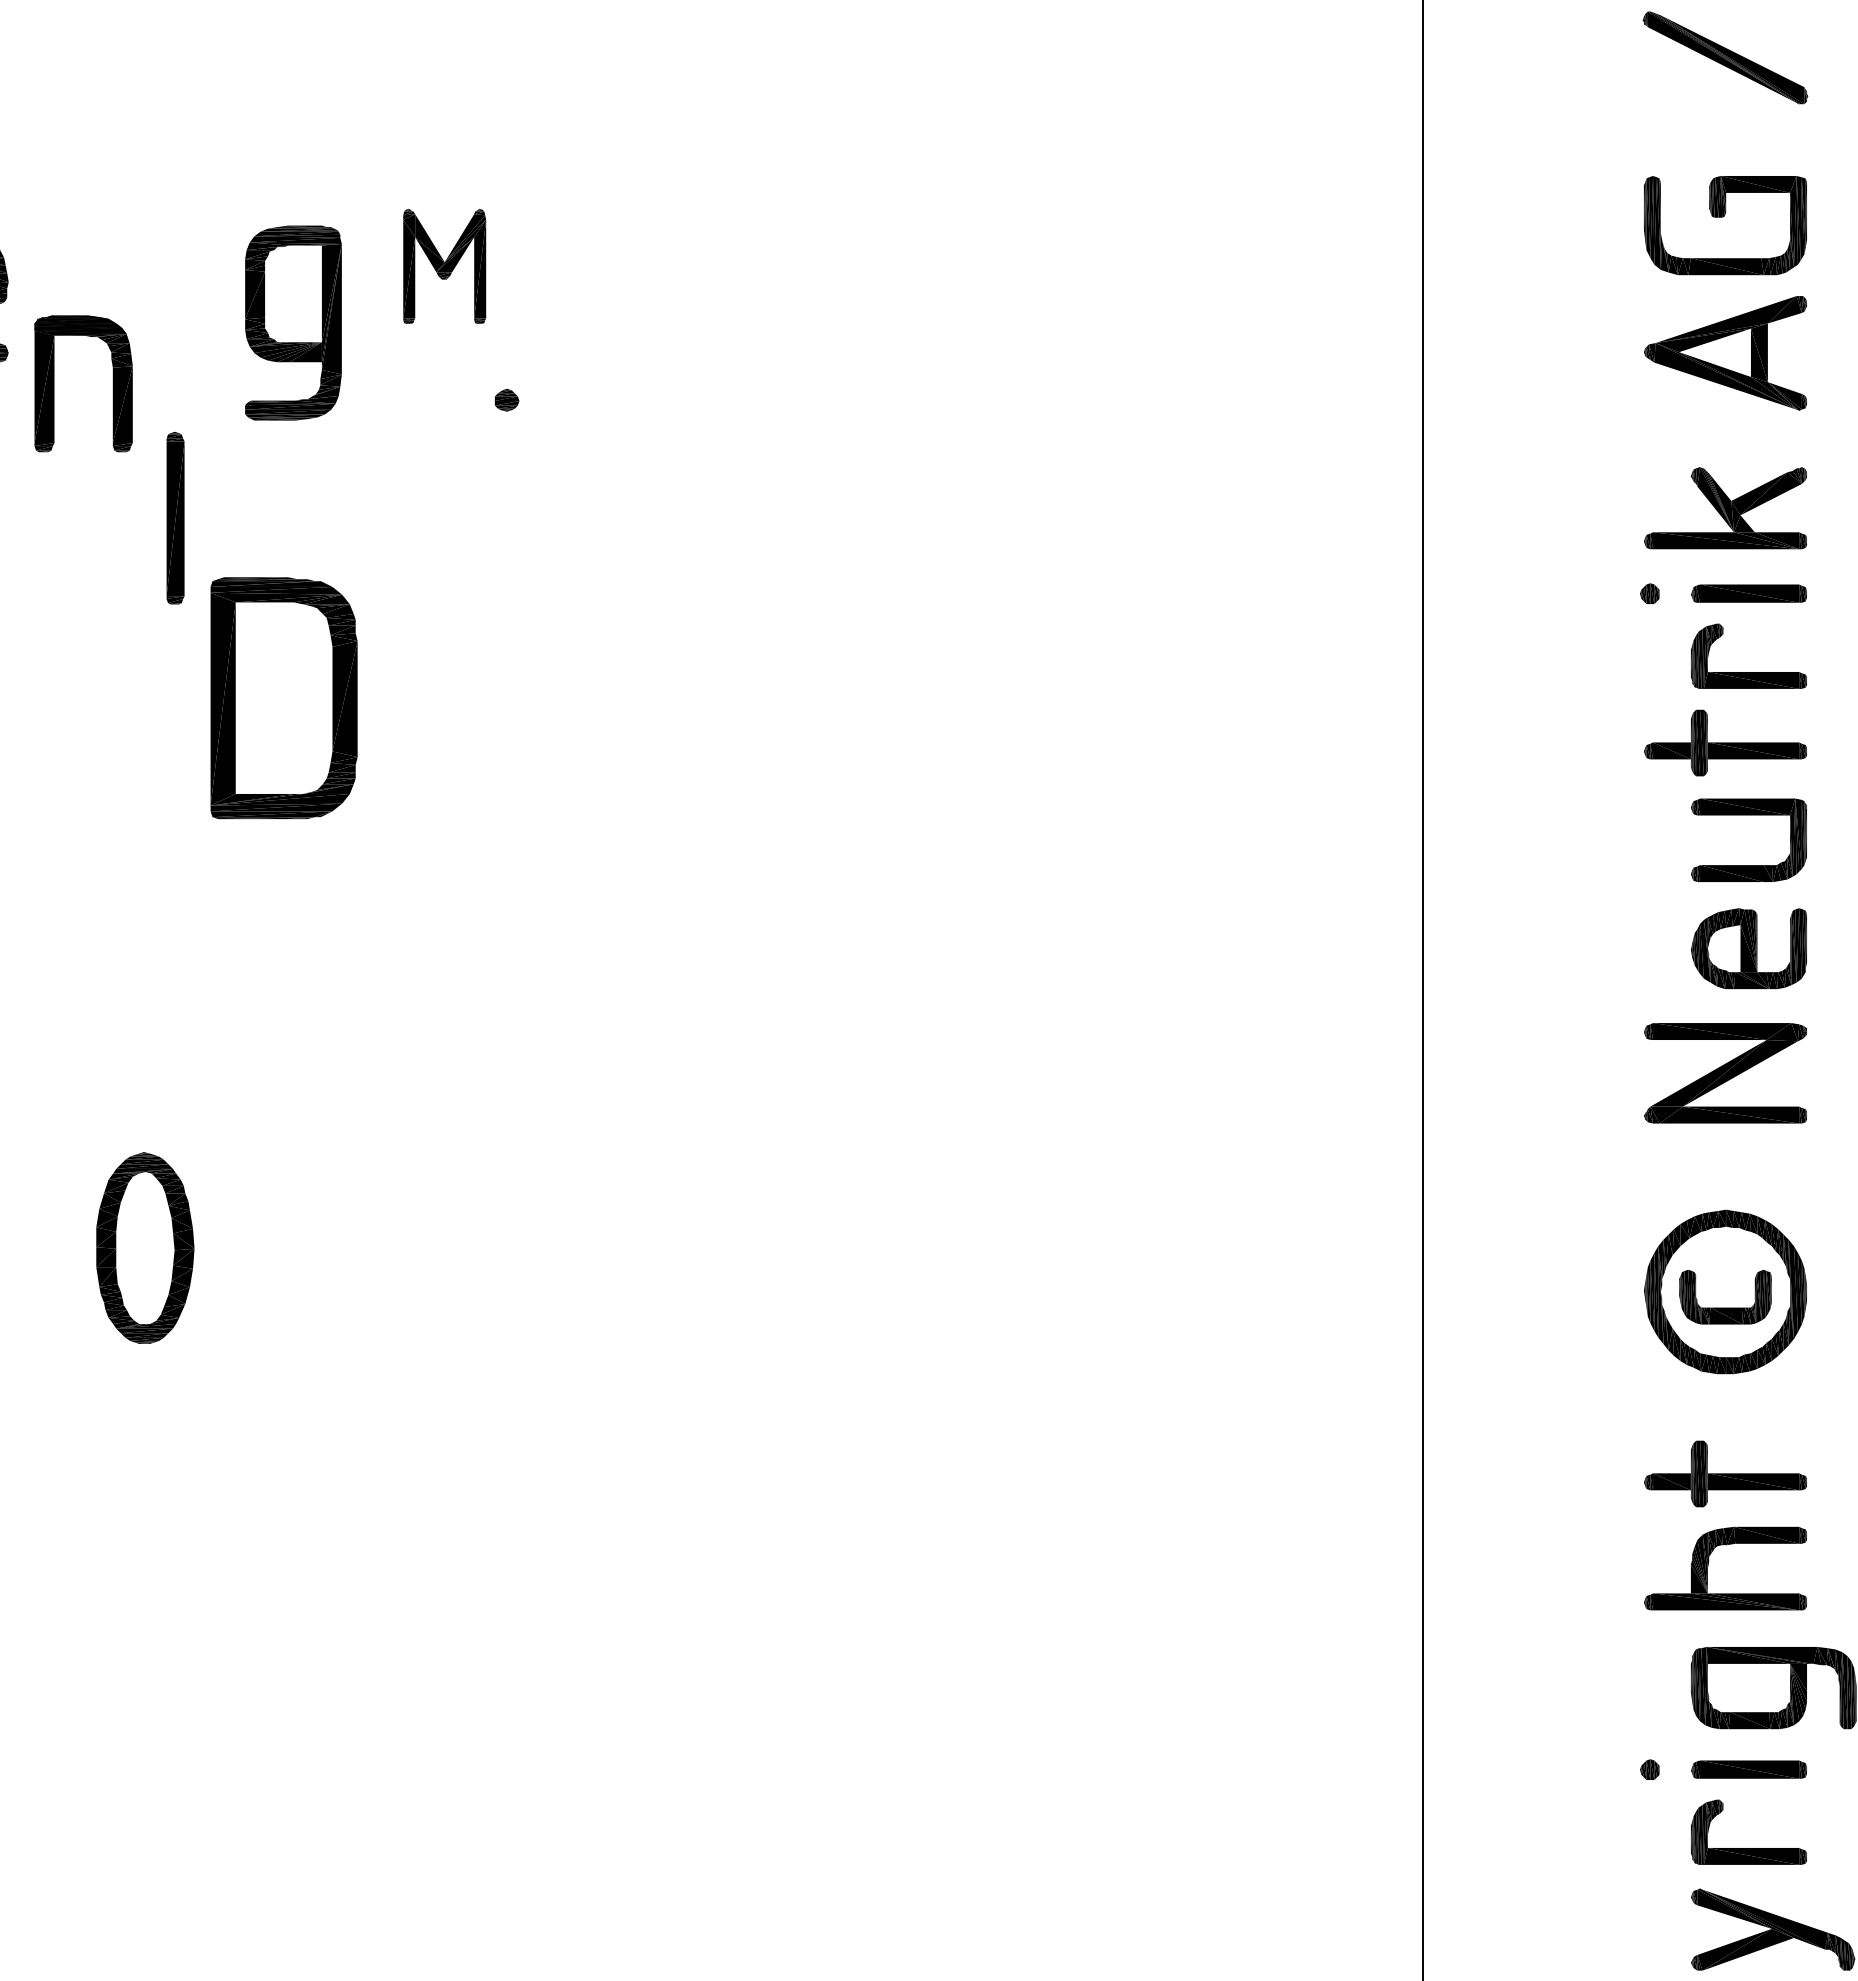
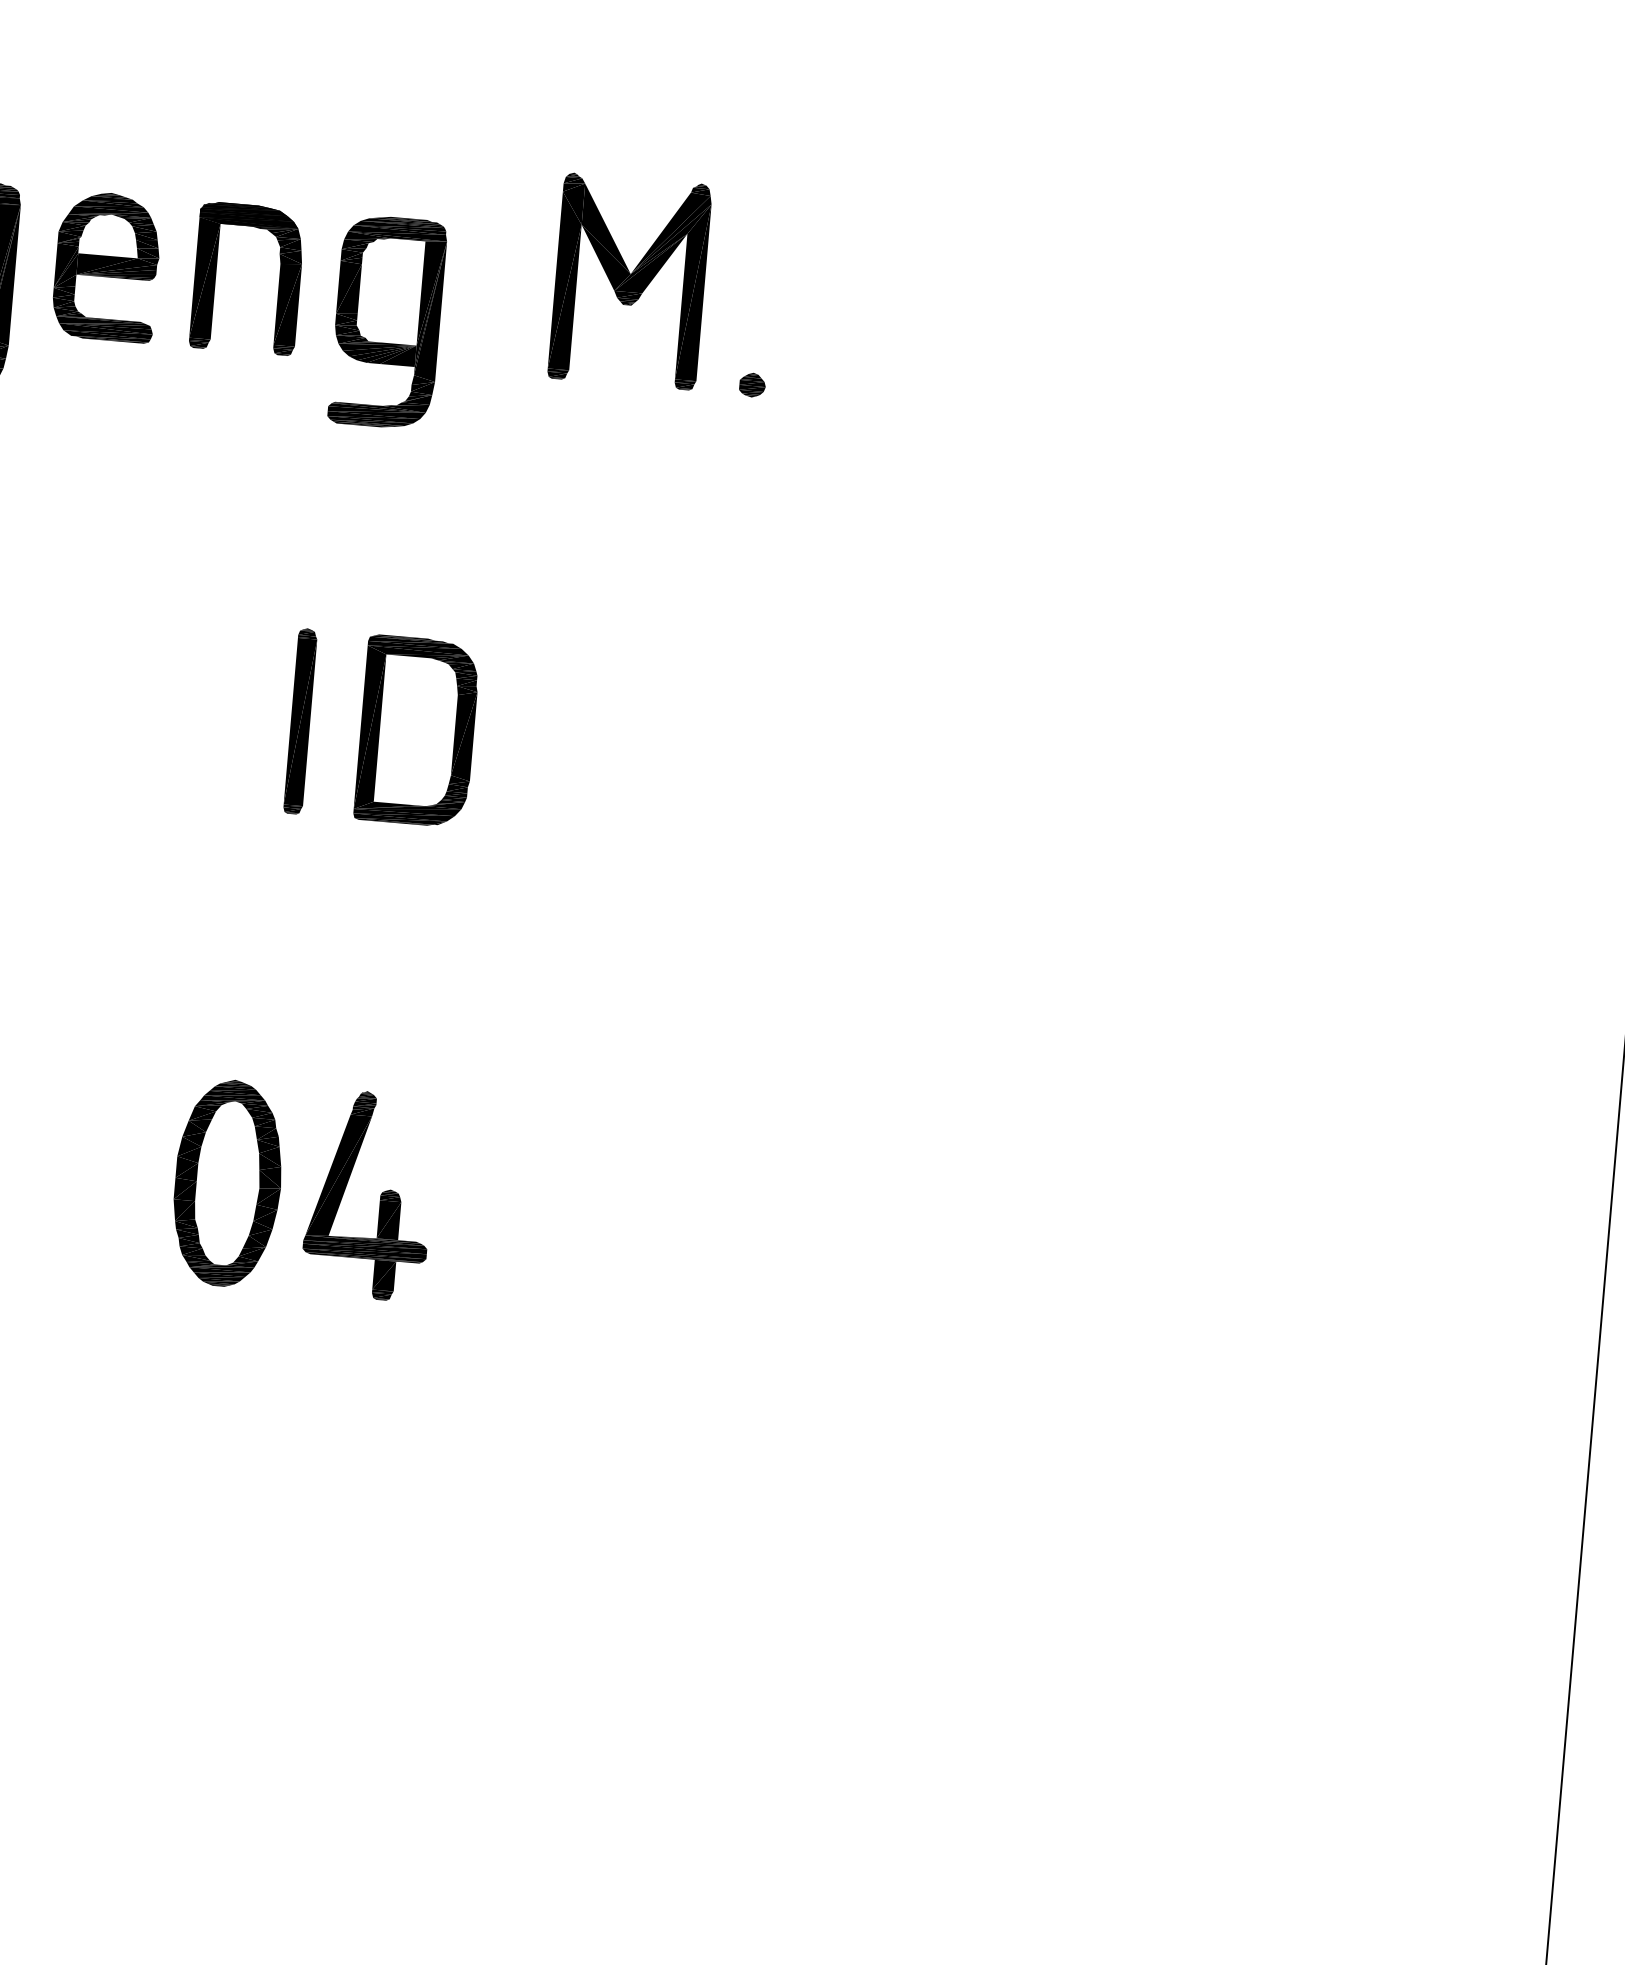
part: (444, 266) -> (629, 281), size x1.67
part: (293, 322) -> (387, 321), moved
part: (54, 383) -> (216, 275), moved
part: (506, 399) -> (752, 384), moved
part: (175, 518) -> (300, 721), moved
part: (283, 697) -> (416, 730), size x0.71
part: (286, 1129) -> (380, 1195), added
part: (145, 1247) -> (228, 1182), moved

